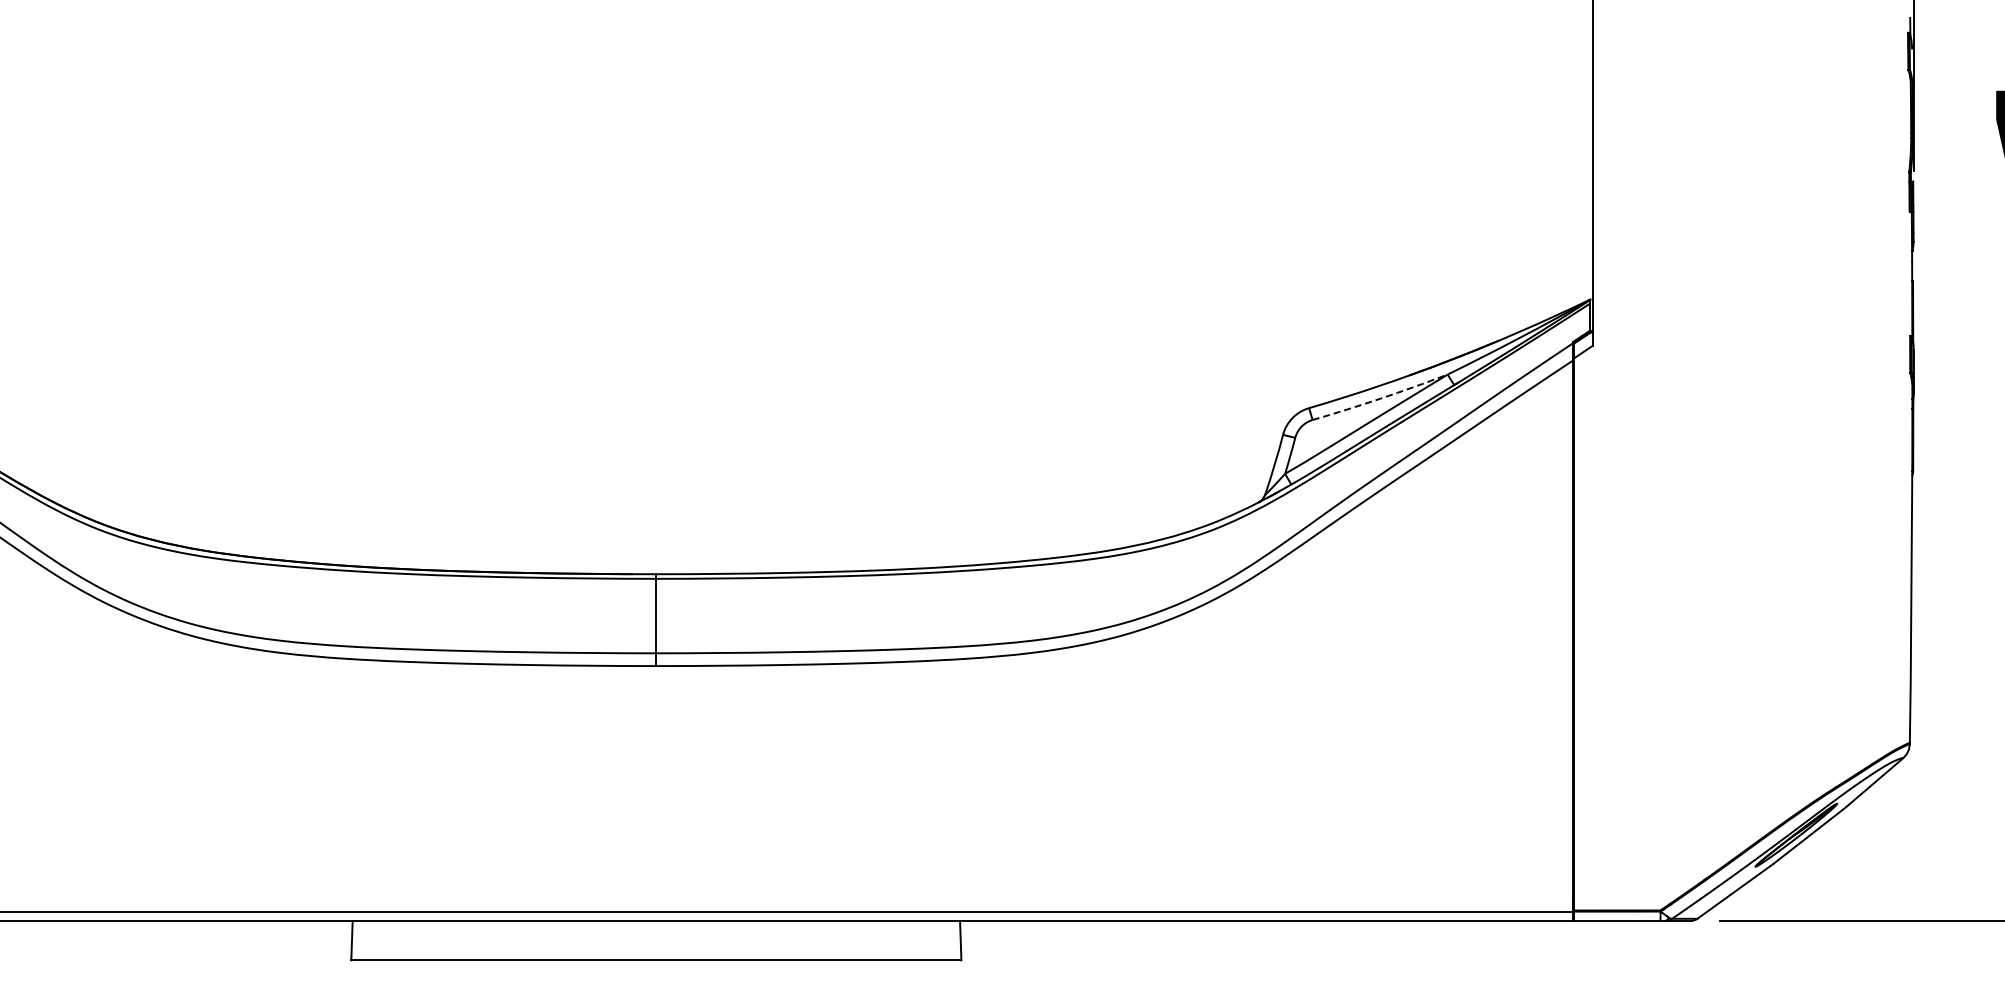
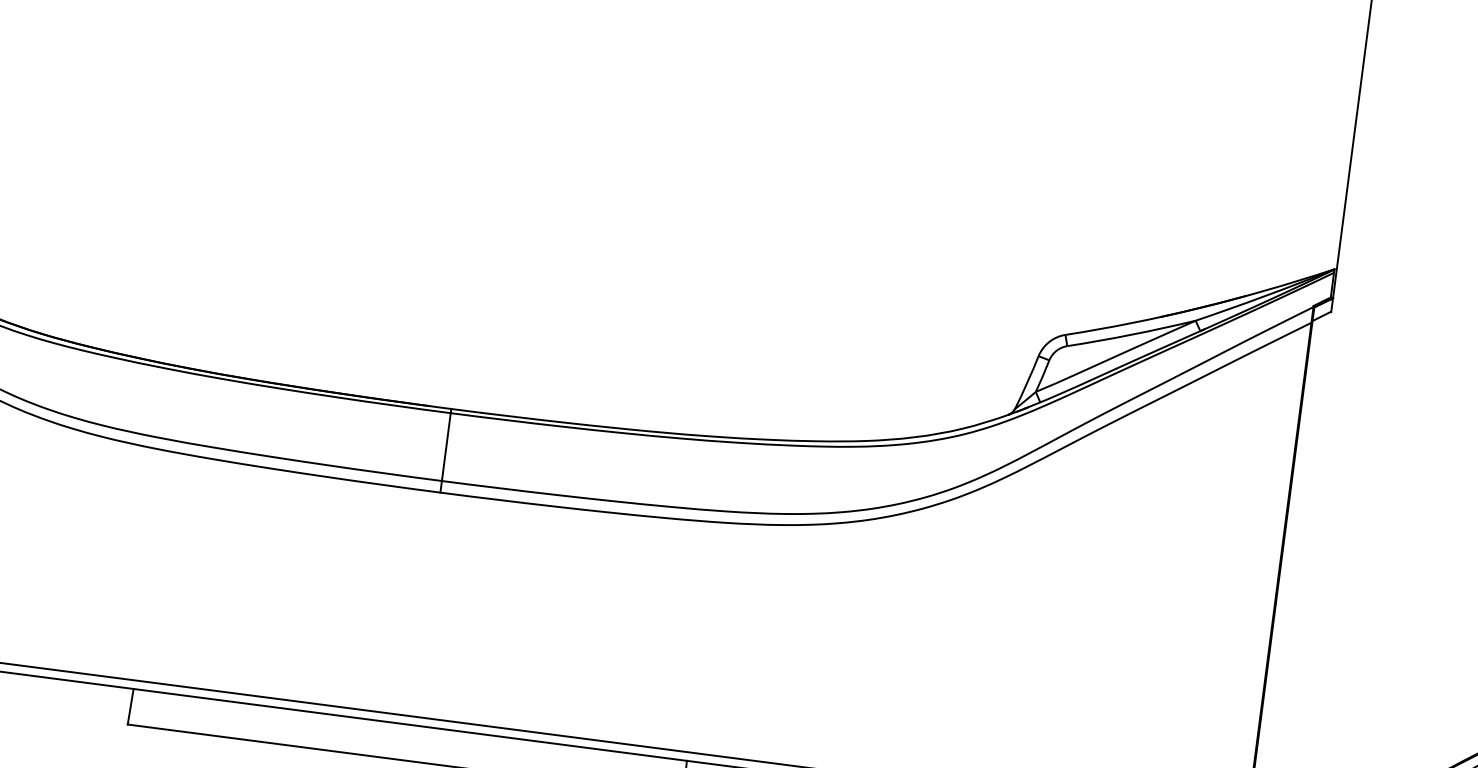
arc: (1380, 398) -> (1131, 334), dashed -> solid

